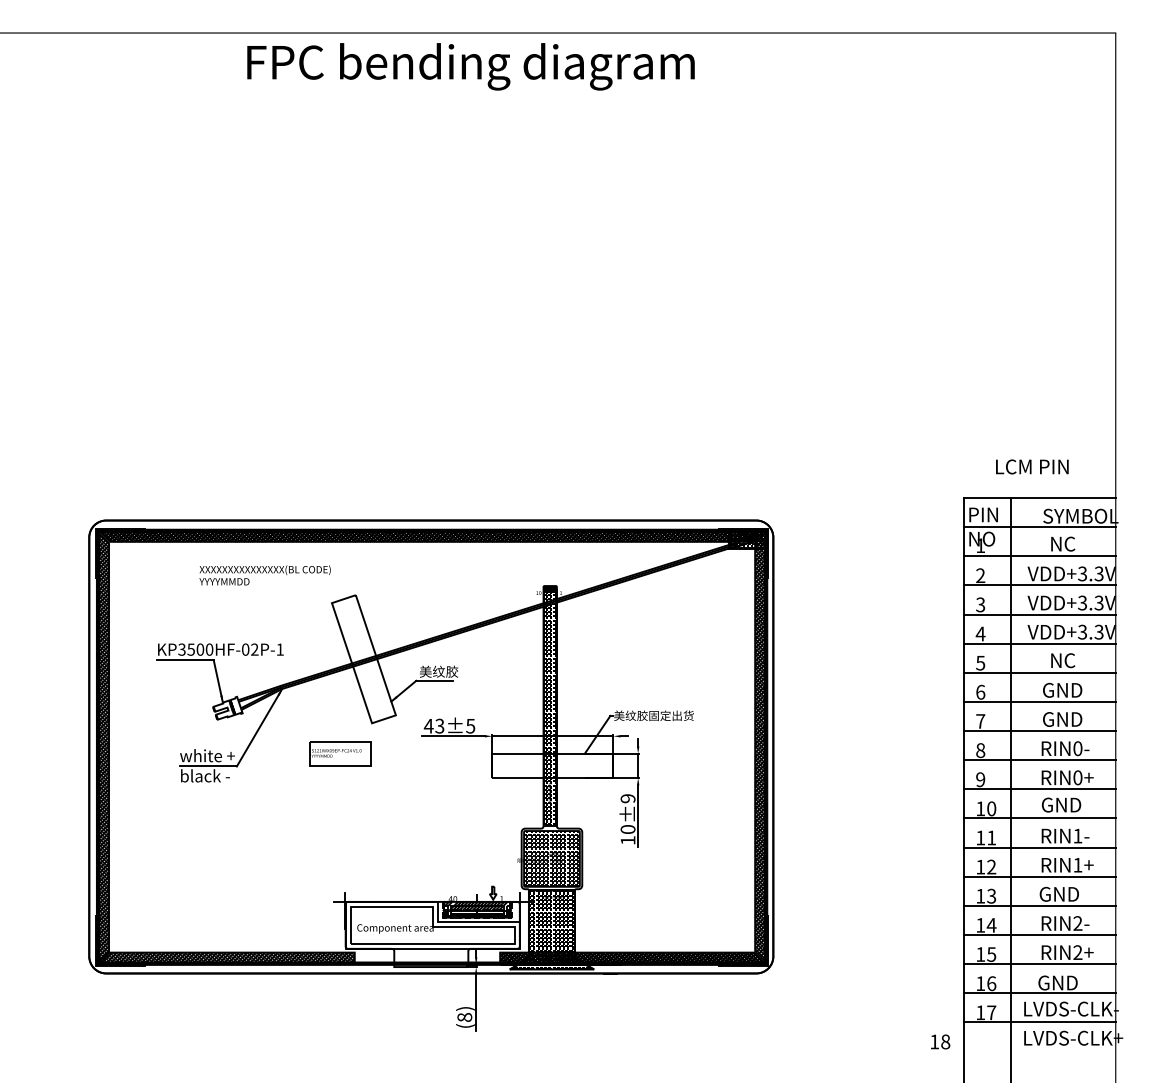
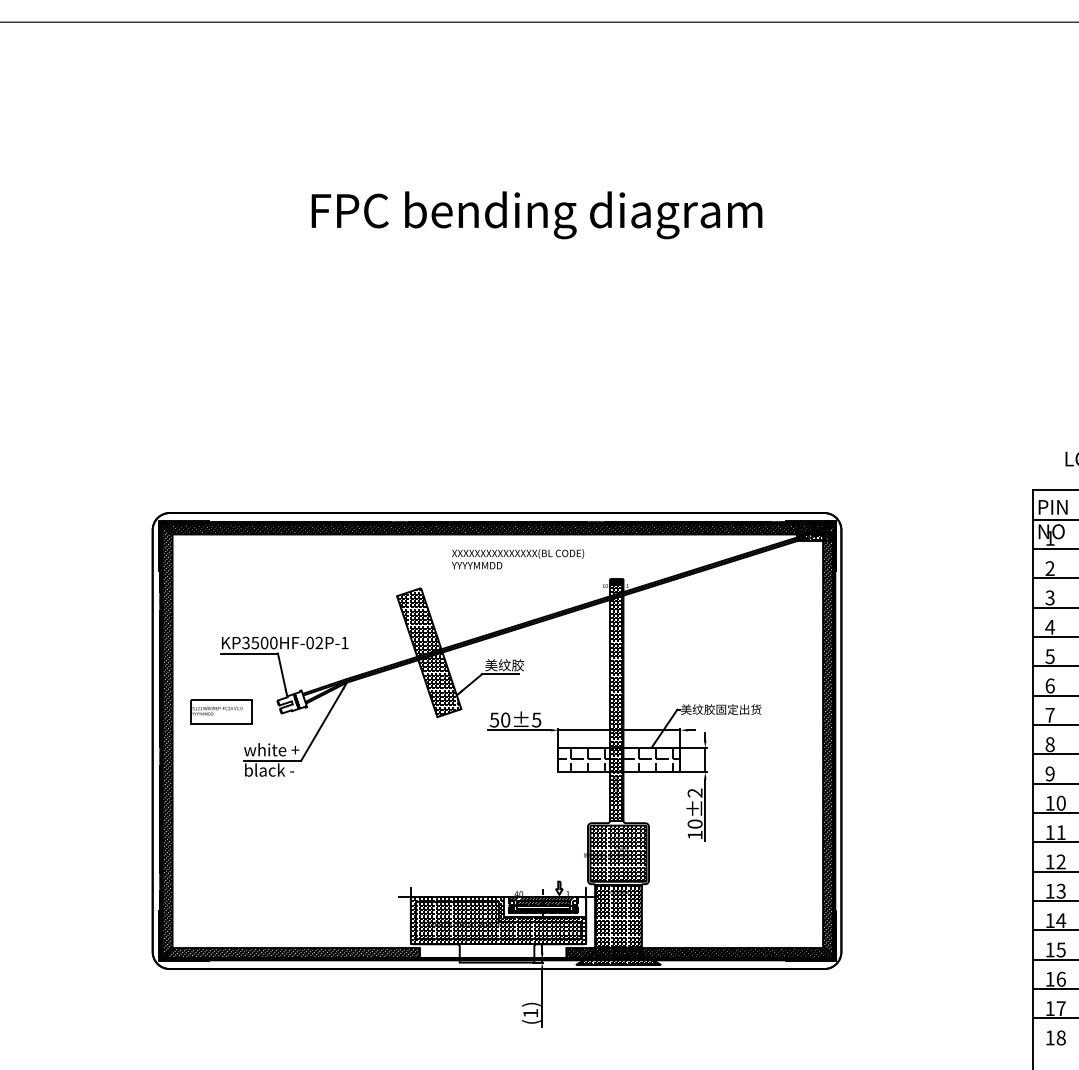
text: (470, 66) -> (536, 214), moved
text: (264, 575) -> (517, 559), moved
hatch: (363, 658) -> (428, 651), added
text: (433, 725) -> (499, 719), 43±5 -> 50±5
part: (340, 753) -> (221, 711), moved
hatch: (552, 765) -> (619, 759), added
text: (628, 798) -> (695, 792), 10±9 -> 10±2
hatch: (432, 924) -> (498, 919), added
text: (464, 1016) -> (530, 1012), (8) -> (1)
text: (940, 1041) -> (1056, 1037), moved

